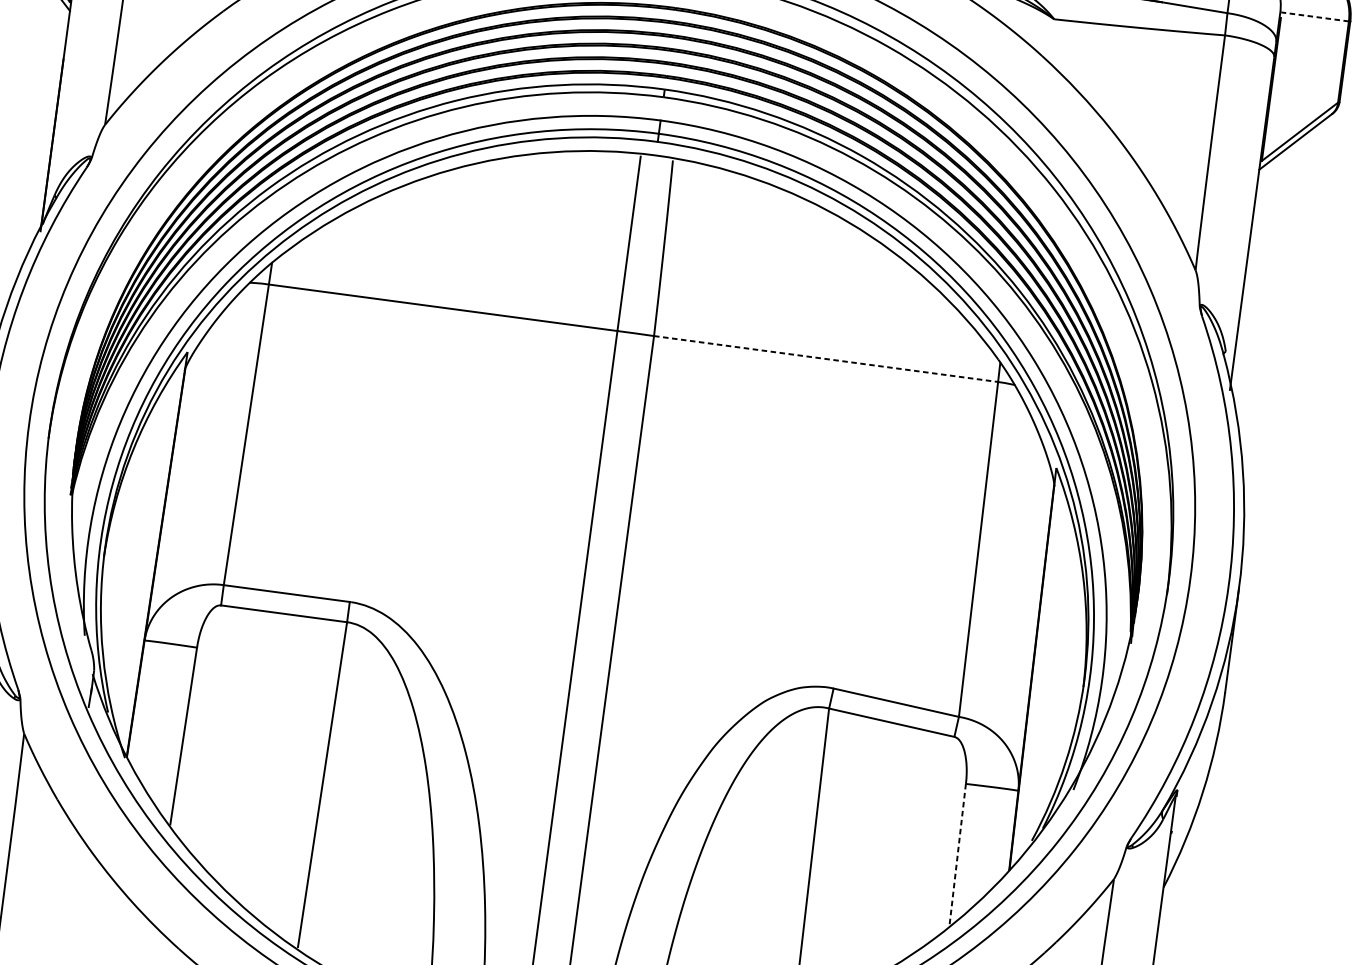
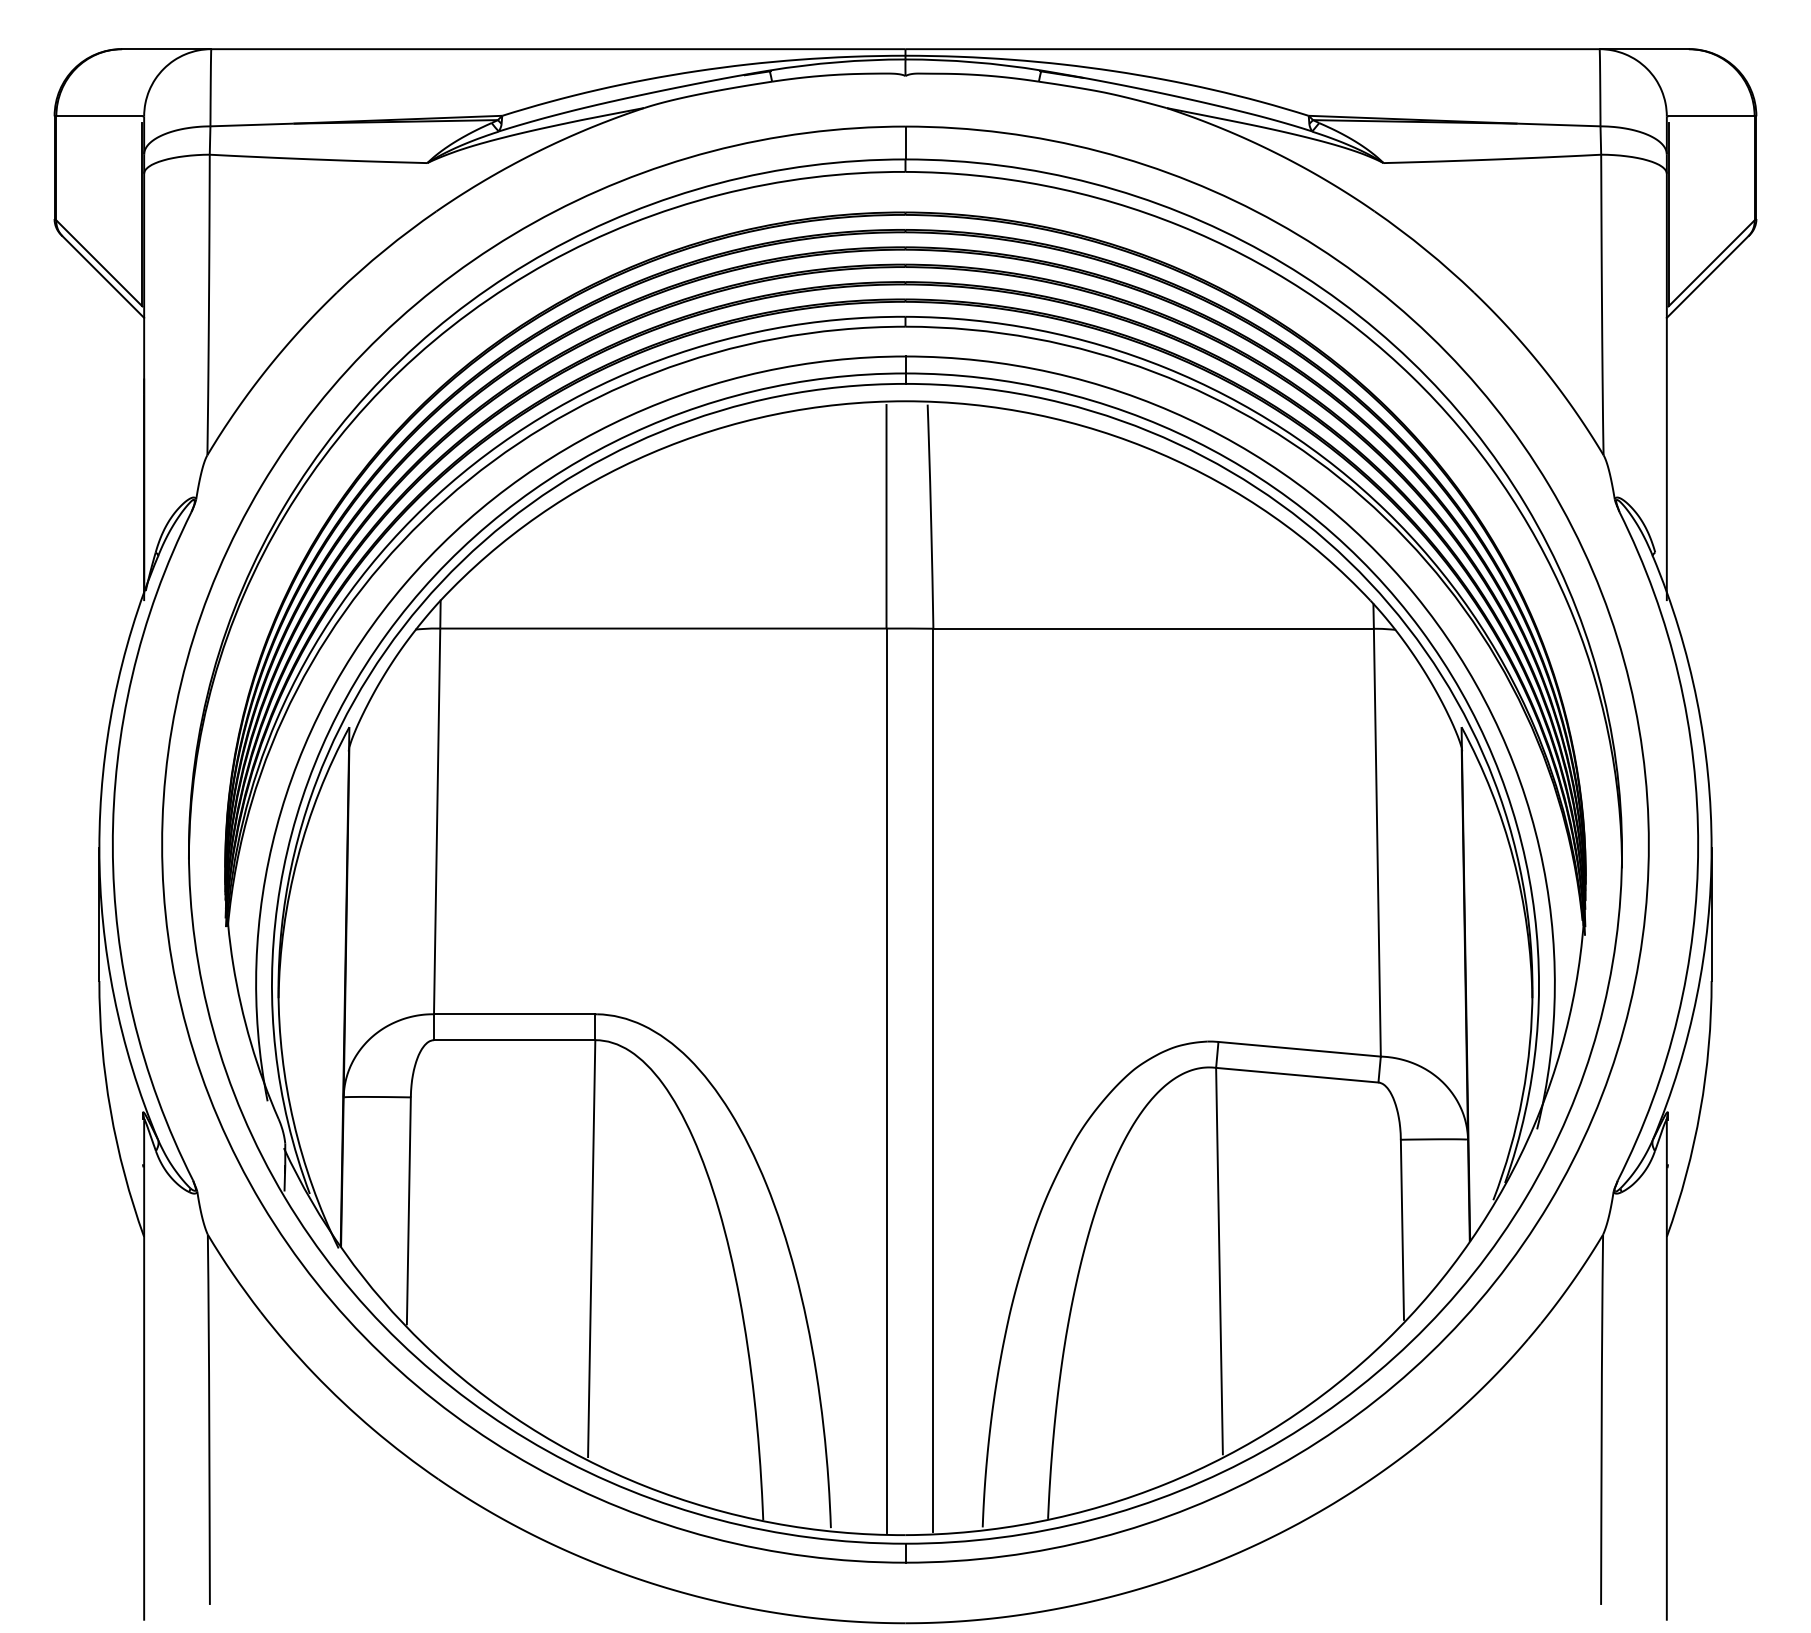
line: (1315, 17) -> (1711, 116), dashed -> solid
line: (826, 358) -> (1154, 628), dashed -> solid
line: (957, 854) -> (1402, 1230), dashed -> solid

